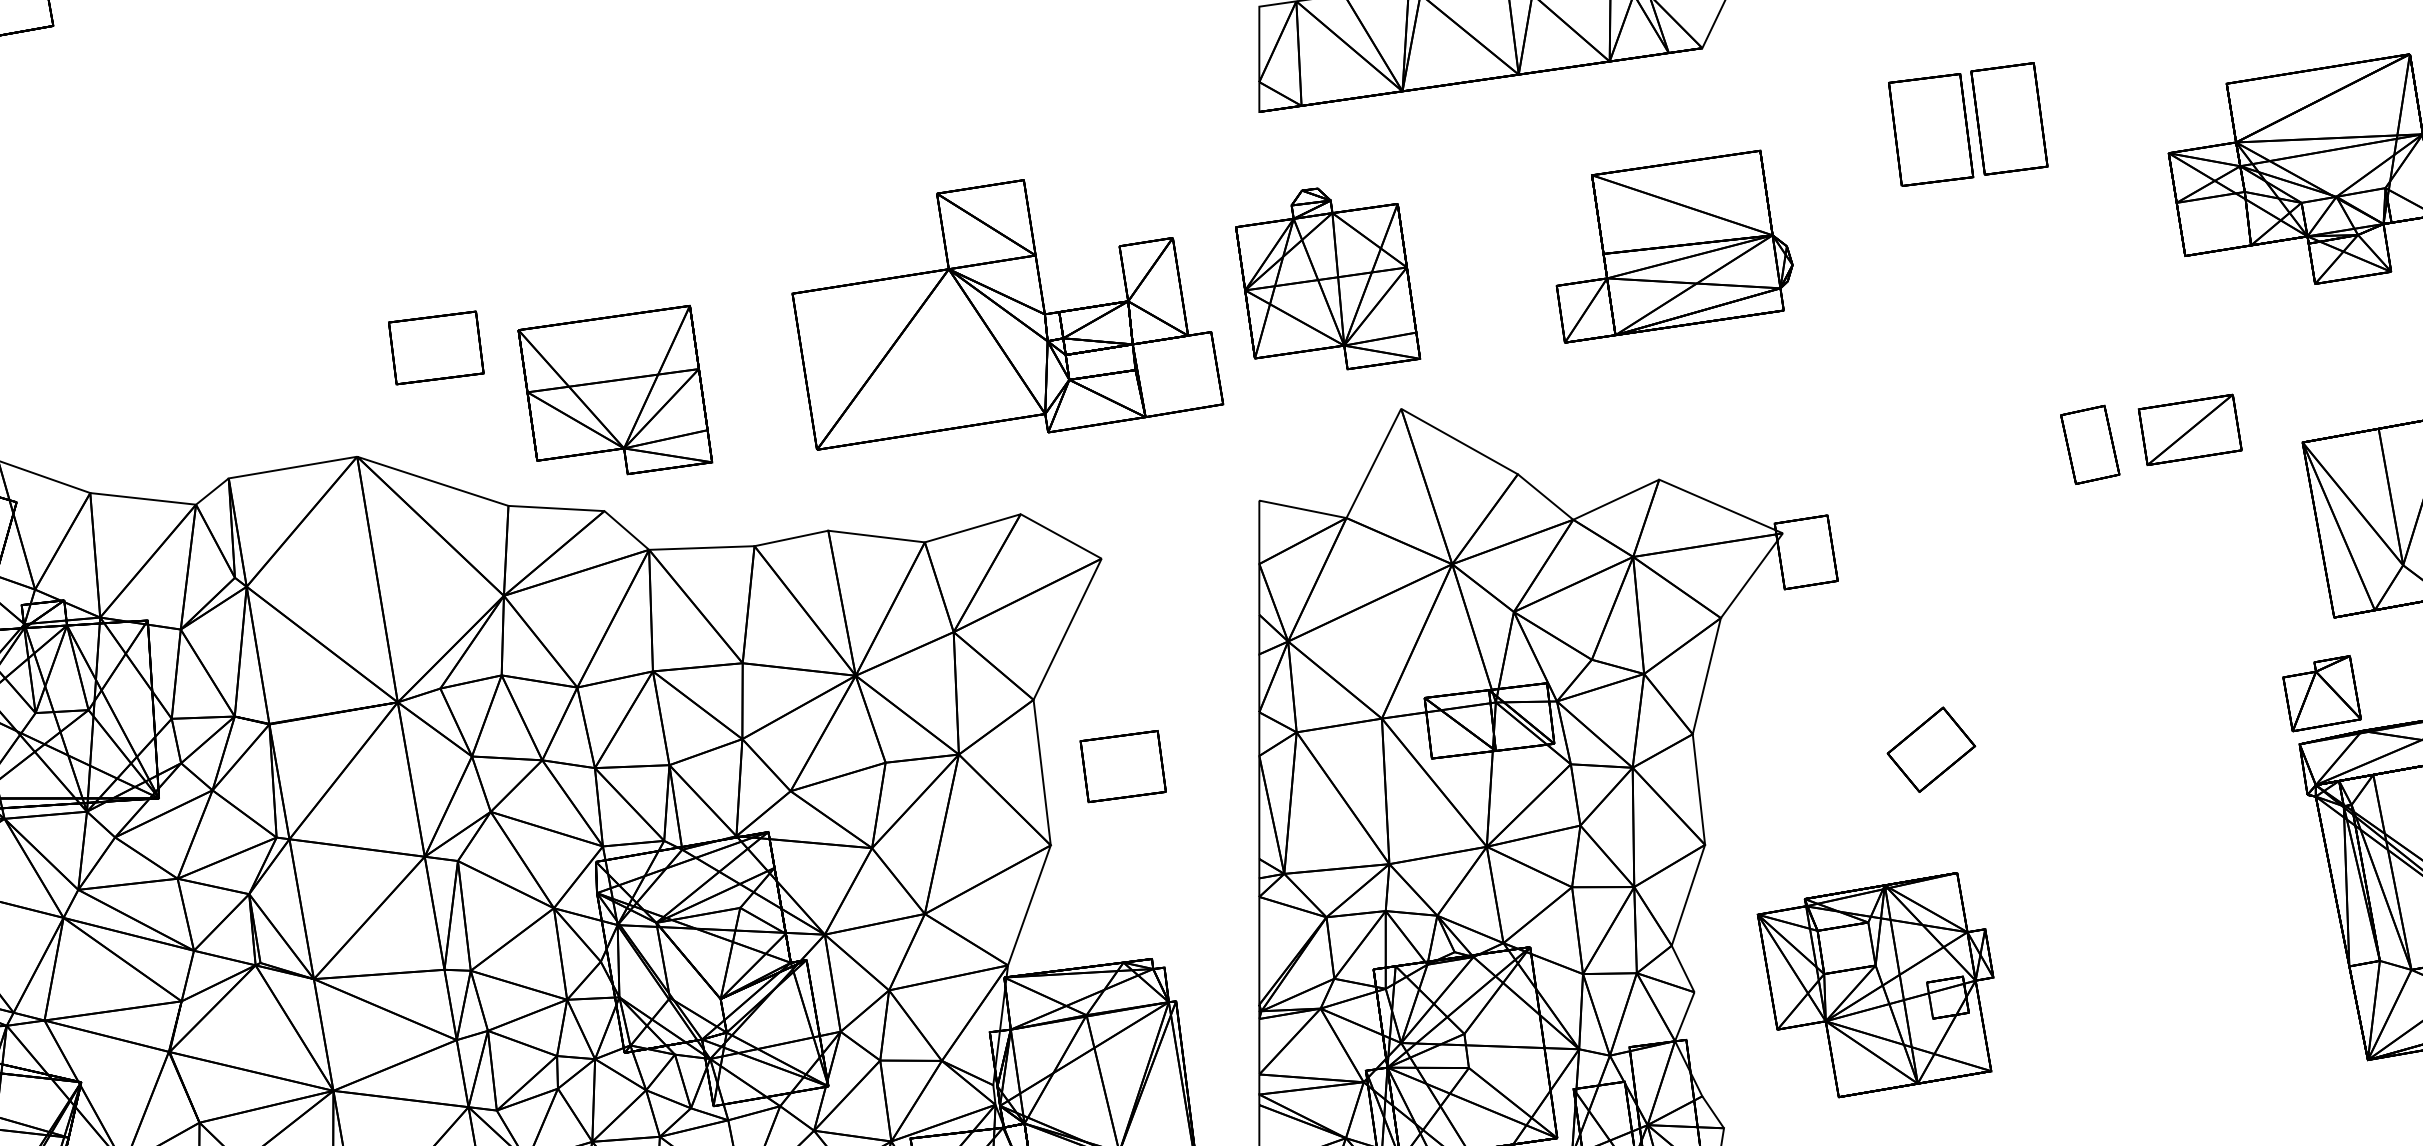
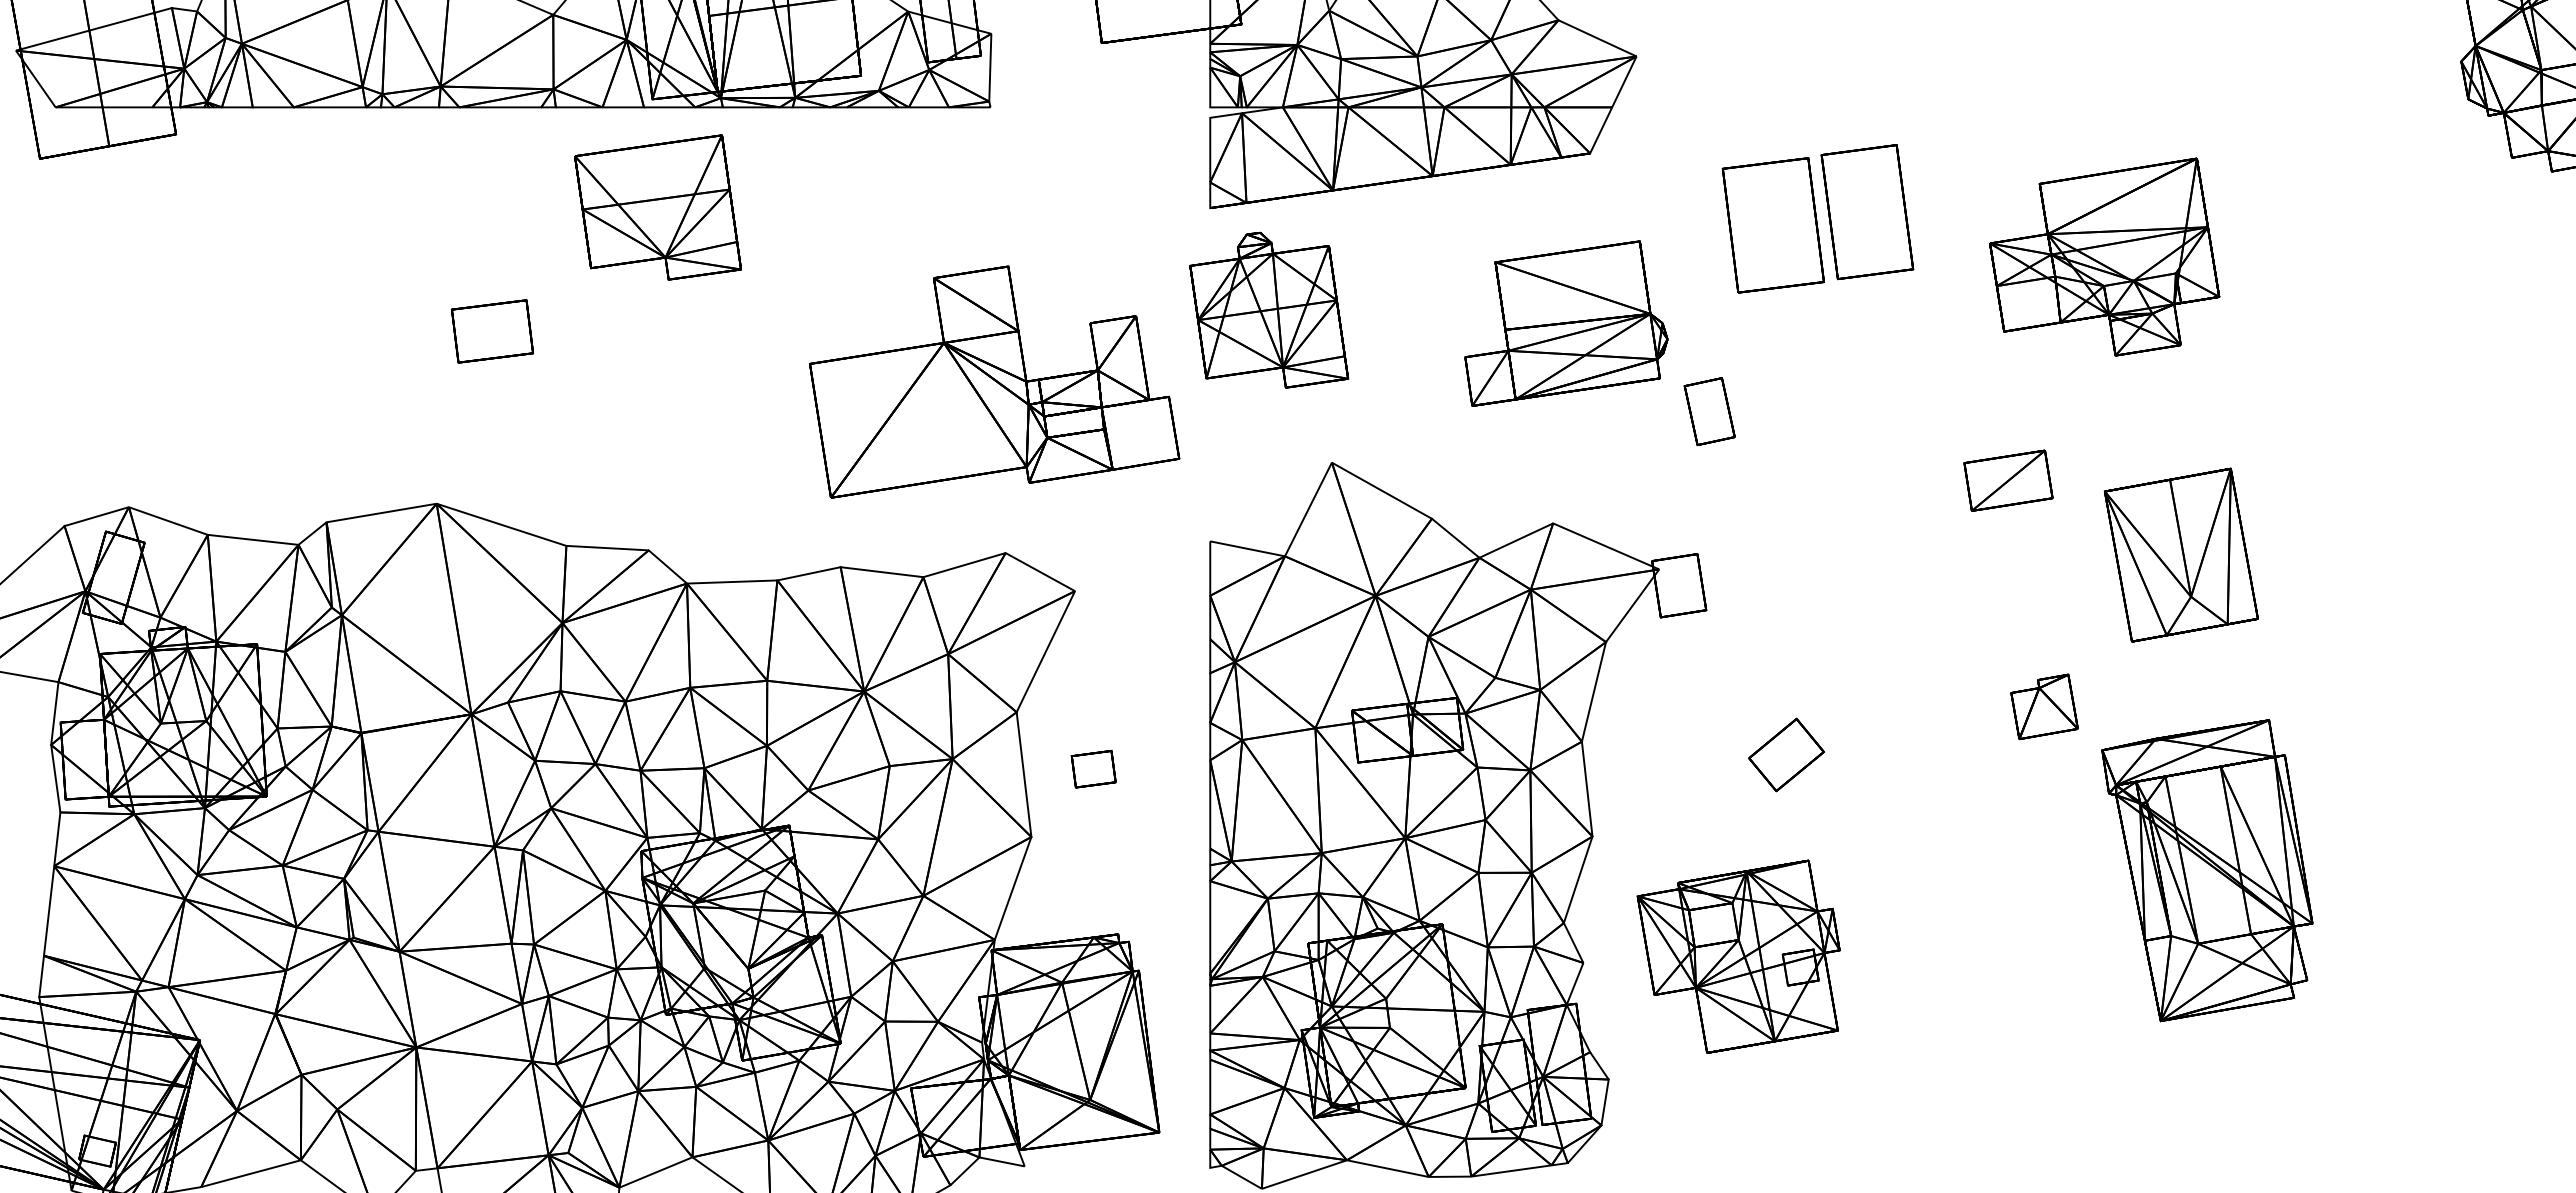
part: (1968, 124) -> (1818, 218), size x1.4
part: (1328, 278) -> (1269, 309), moved
part: (436, 348) -> (492, 331), moved
part: (614, 389) -> (657, 207), moved
part: (2089, 444) -> (1709, 411), moved
part: (2322, 693) -> (2044, 706), moved
part: (1123, 765) -> (1093, 768), size x0.6

